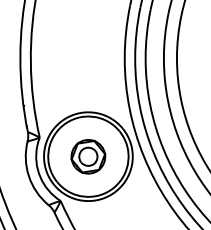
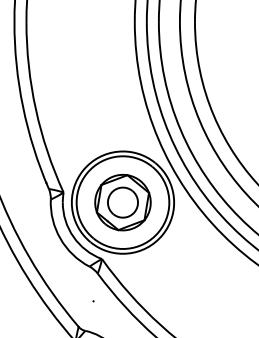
part: (88, 156) -> (122, 202), size x1.43

